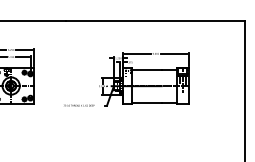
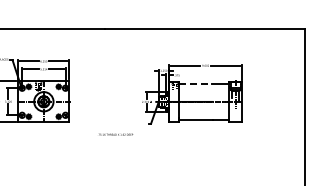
line: (147, 69) -> (196, 83), solid -> dashed
text: (79, 105) -> (116, 134), moved

